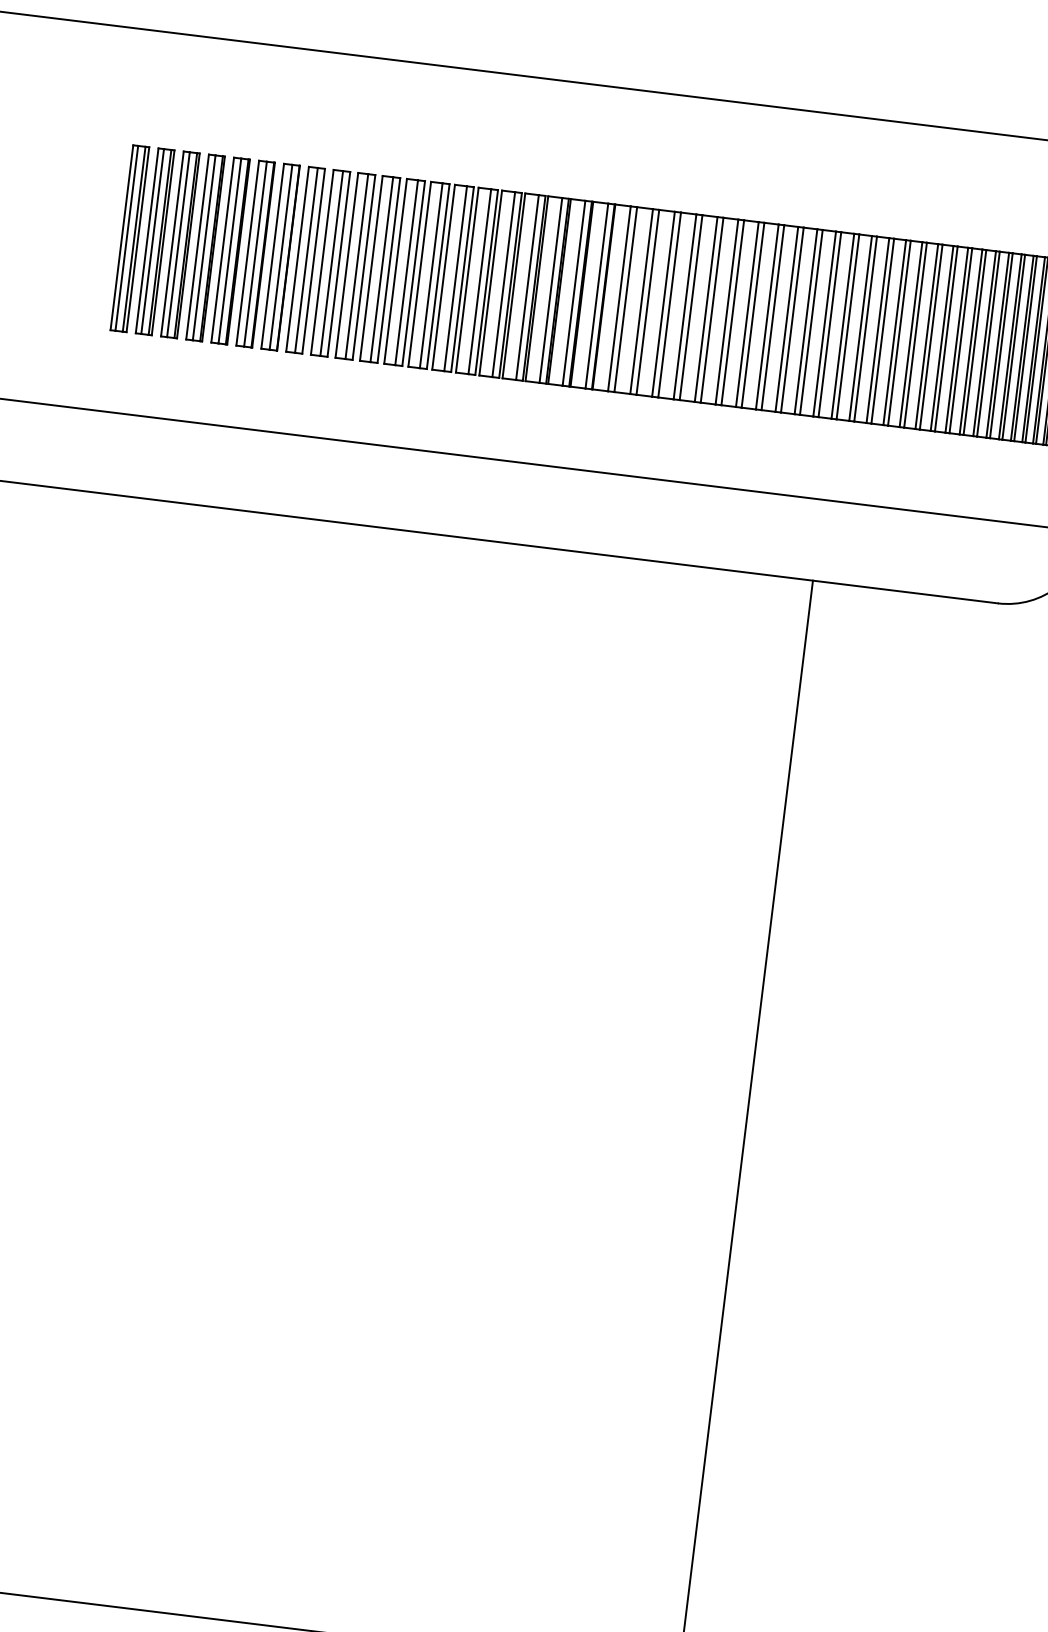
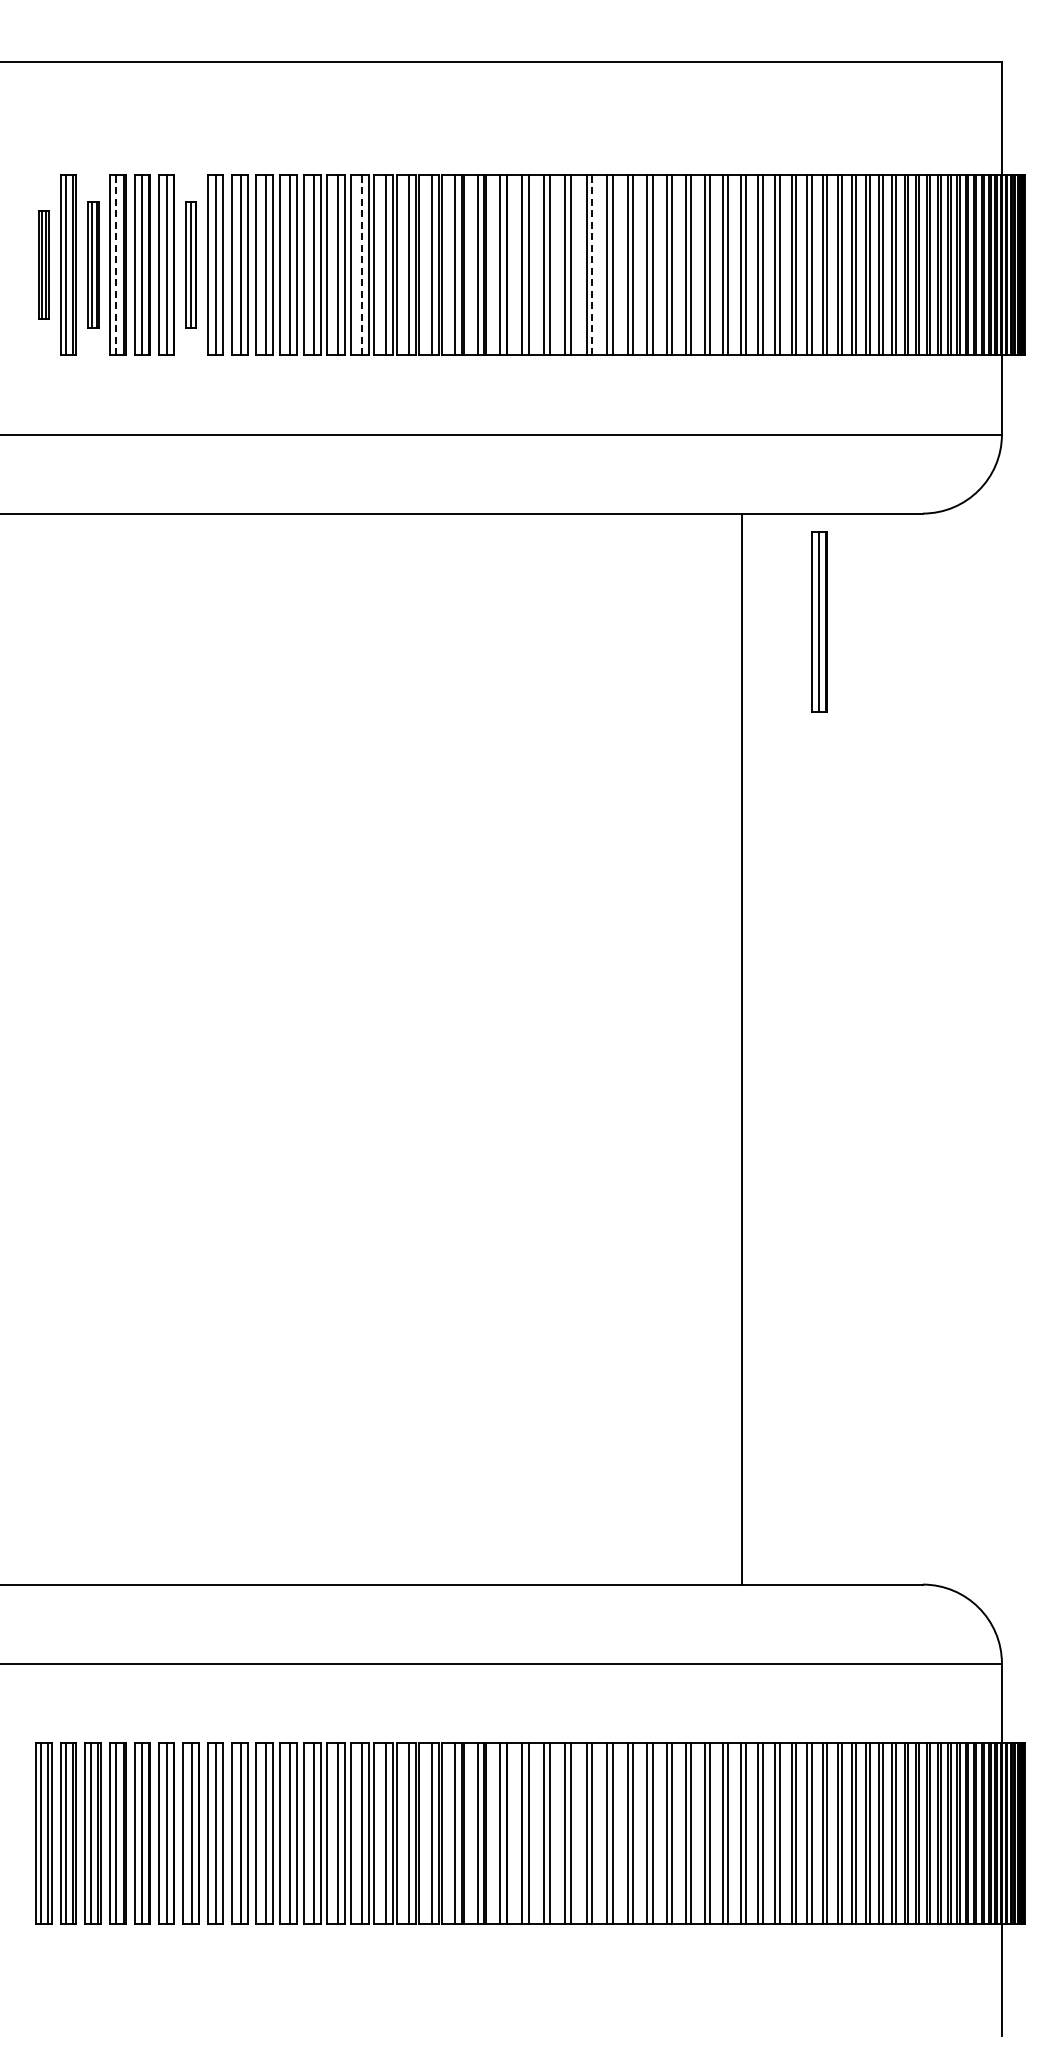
part: (129, 238) -> (43, 264), size x0.6
part: (179, 244) -> (92, 264), size x0.7
line: (204, 247) -> (116, 264), solid -> dashed
part: (280, 256) -> (190, 264), size x0.7
line: (455, 278) -> (362, 264), solid -> dashed
line: (691, 307) -> (592, 264), solid -> dashed
part: (878, 700) -> (819, 621), added

